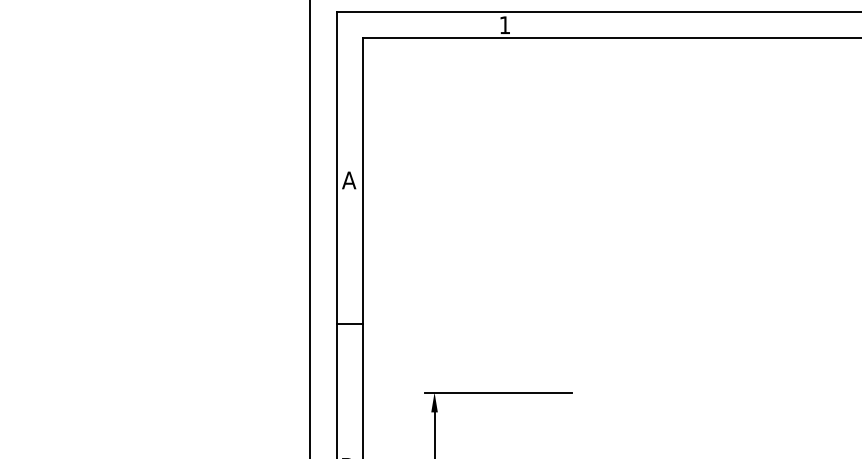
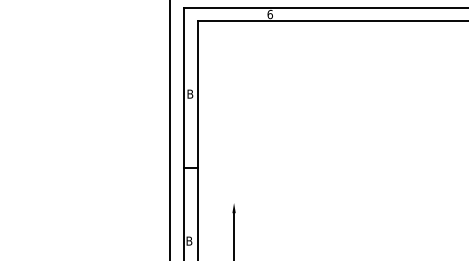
text: (503, 25) -> (269, 14), 1 -> 6
text: (347, 179) -> (189, 93), A -> B
line: (497, 393) -> (266, 203), removed

